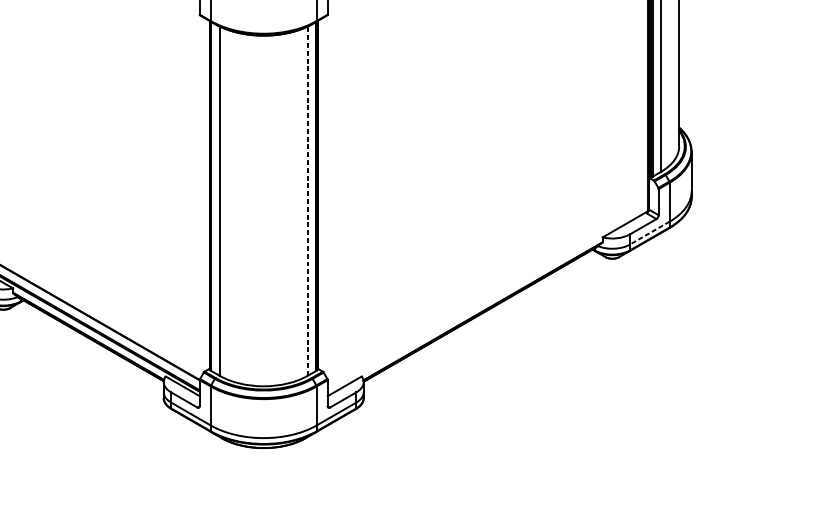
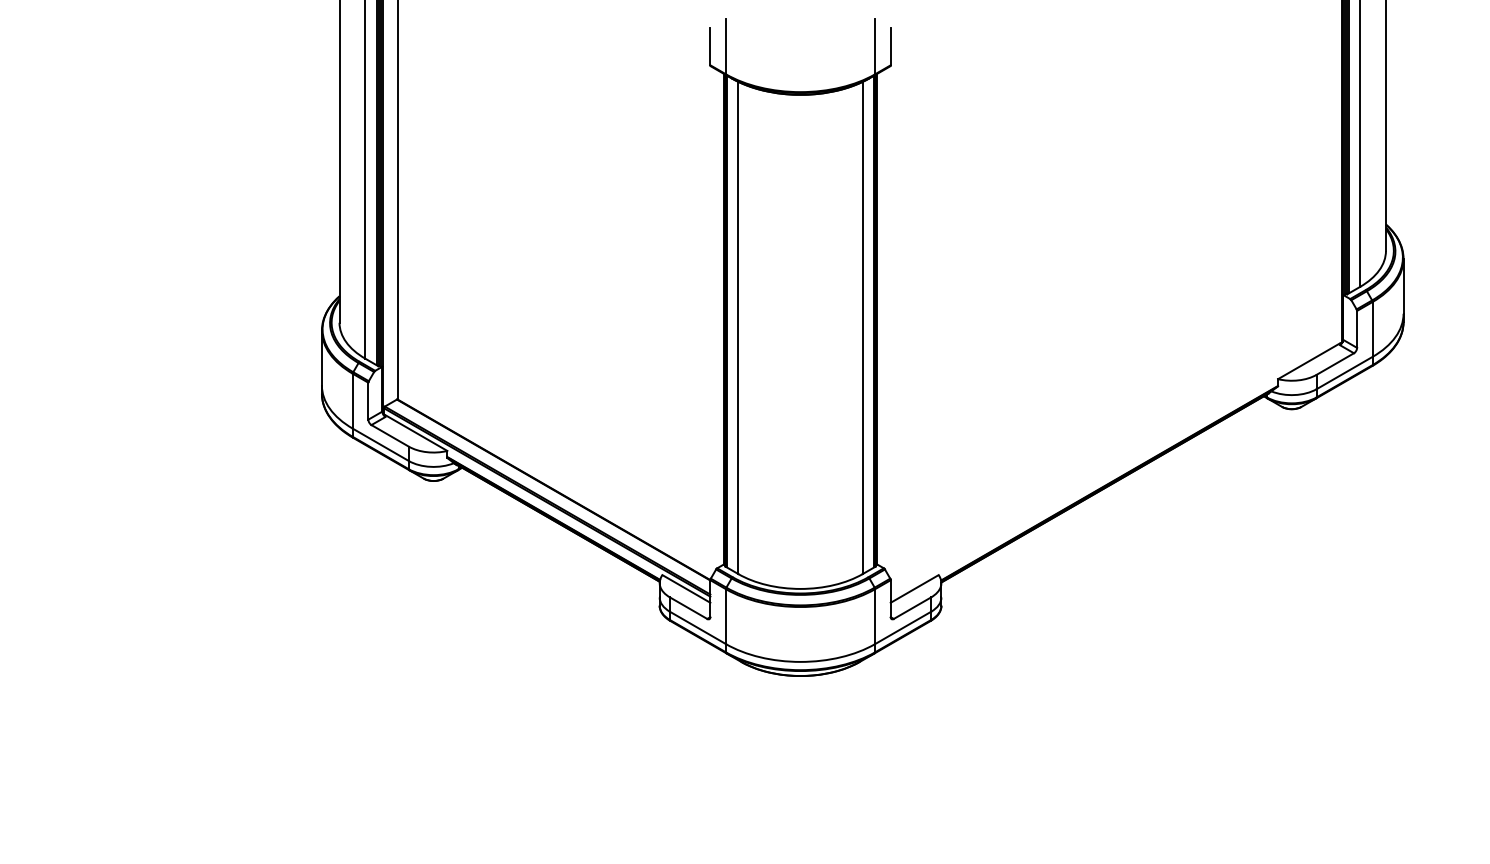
line: (307, 200) -> (862, 327), dashed -> solid
line: (649, 233) -> (1344, 373), dashed -> solid

